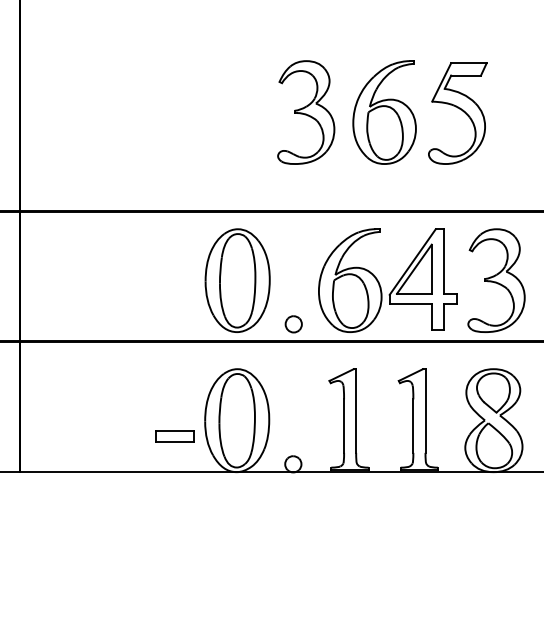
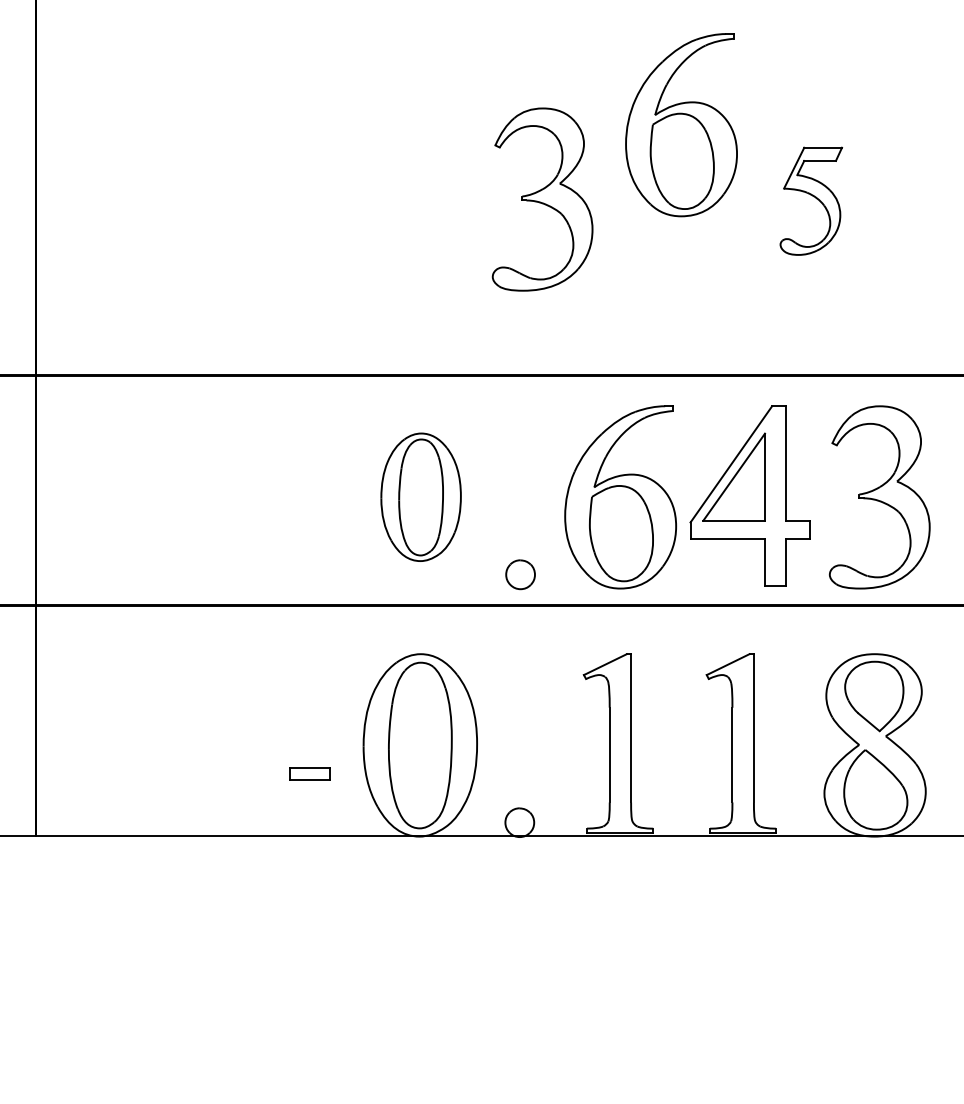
part: (384, 112) -> (681, 125), moved
part: (457, 113) -> (810, 201), size x0.6
part: (237, 280) -> (420, 497), size x0.7
part: (174, 436) -> (309, 773), size x0.6

